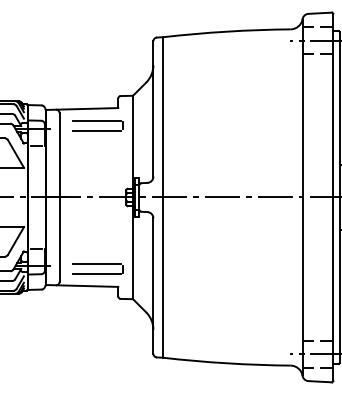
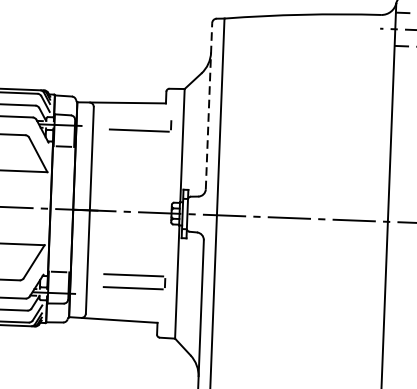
line: (153, 108) -> (209, 105), solid -> dashed
line: (97, 120) -> (139, 117), removed
part: (97, 268) -> (133, 280), moved

